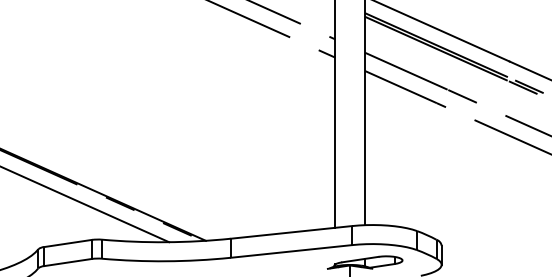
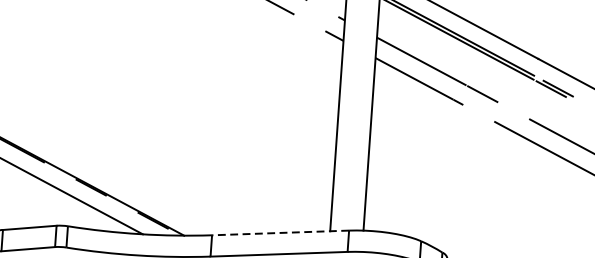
line: (290, 232) -> (279, 232), solid -> dashed

